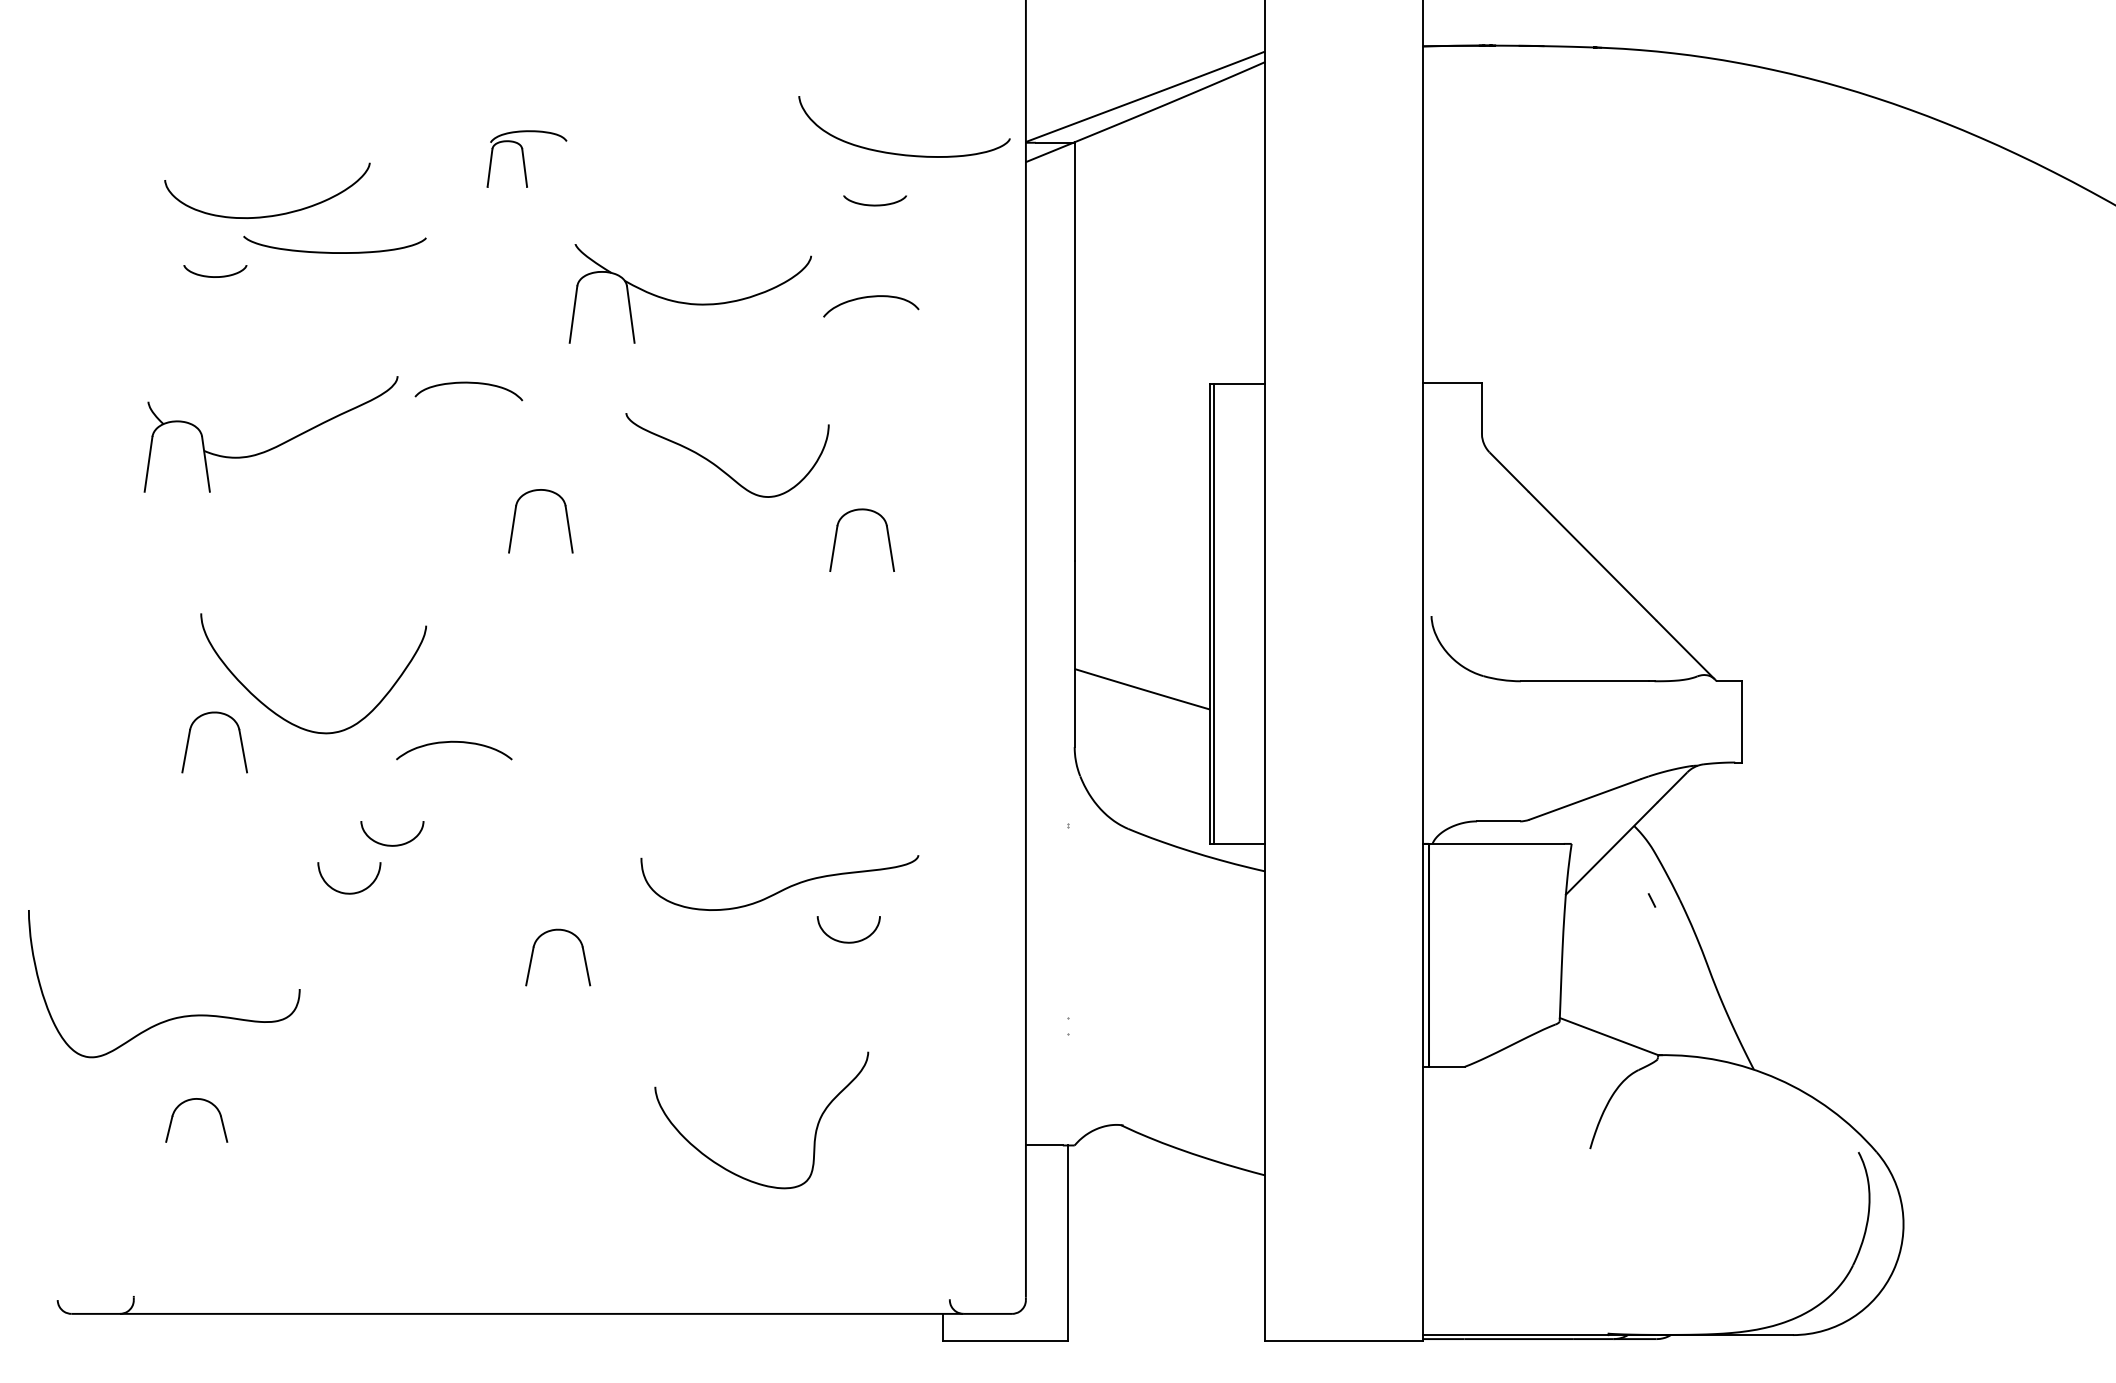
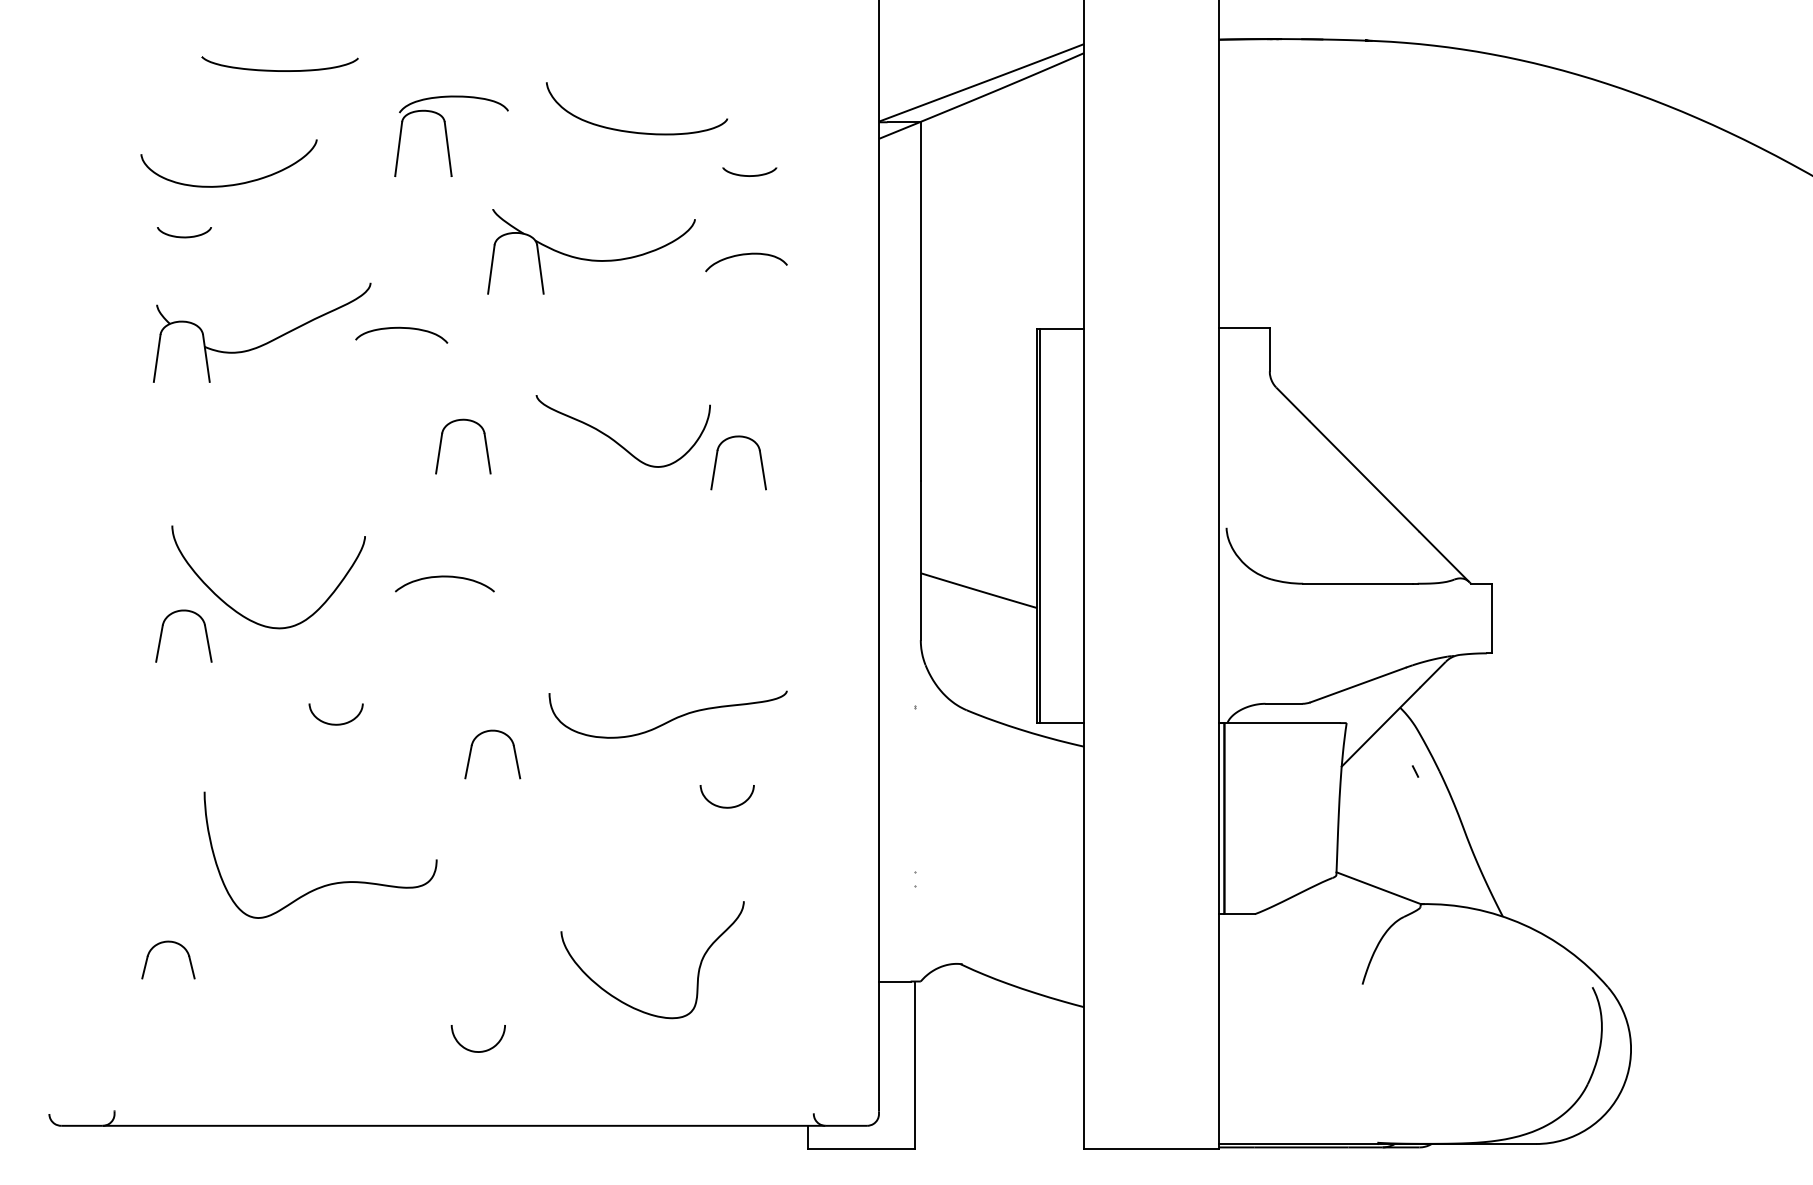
curve: (901, 153) -> (634, 131), moved
part: (526, 158) -> (451, 135), size x1.67
curve: (334, 252) -> (279, 70), moved
part: (276, 445) -> (266, 342), moved
curve: (717, 465) -> (614, 439), moved
curve: (454, 742) -> (445, 577), moved
curve: (783, 888) -> (671, 719), moved
curve: (349, 892) -> (478, 1050), moved
part: (582, 952) -> (513, 750), moved
curve: (173, 1017) -> (328, 883), moved

